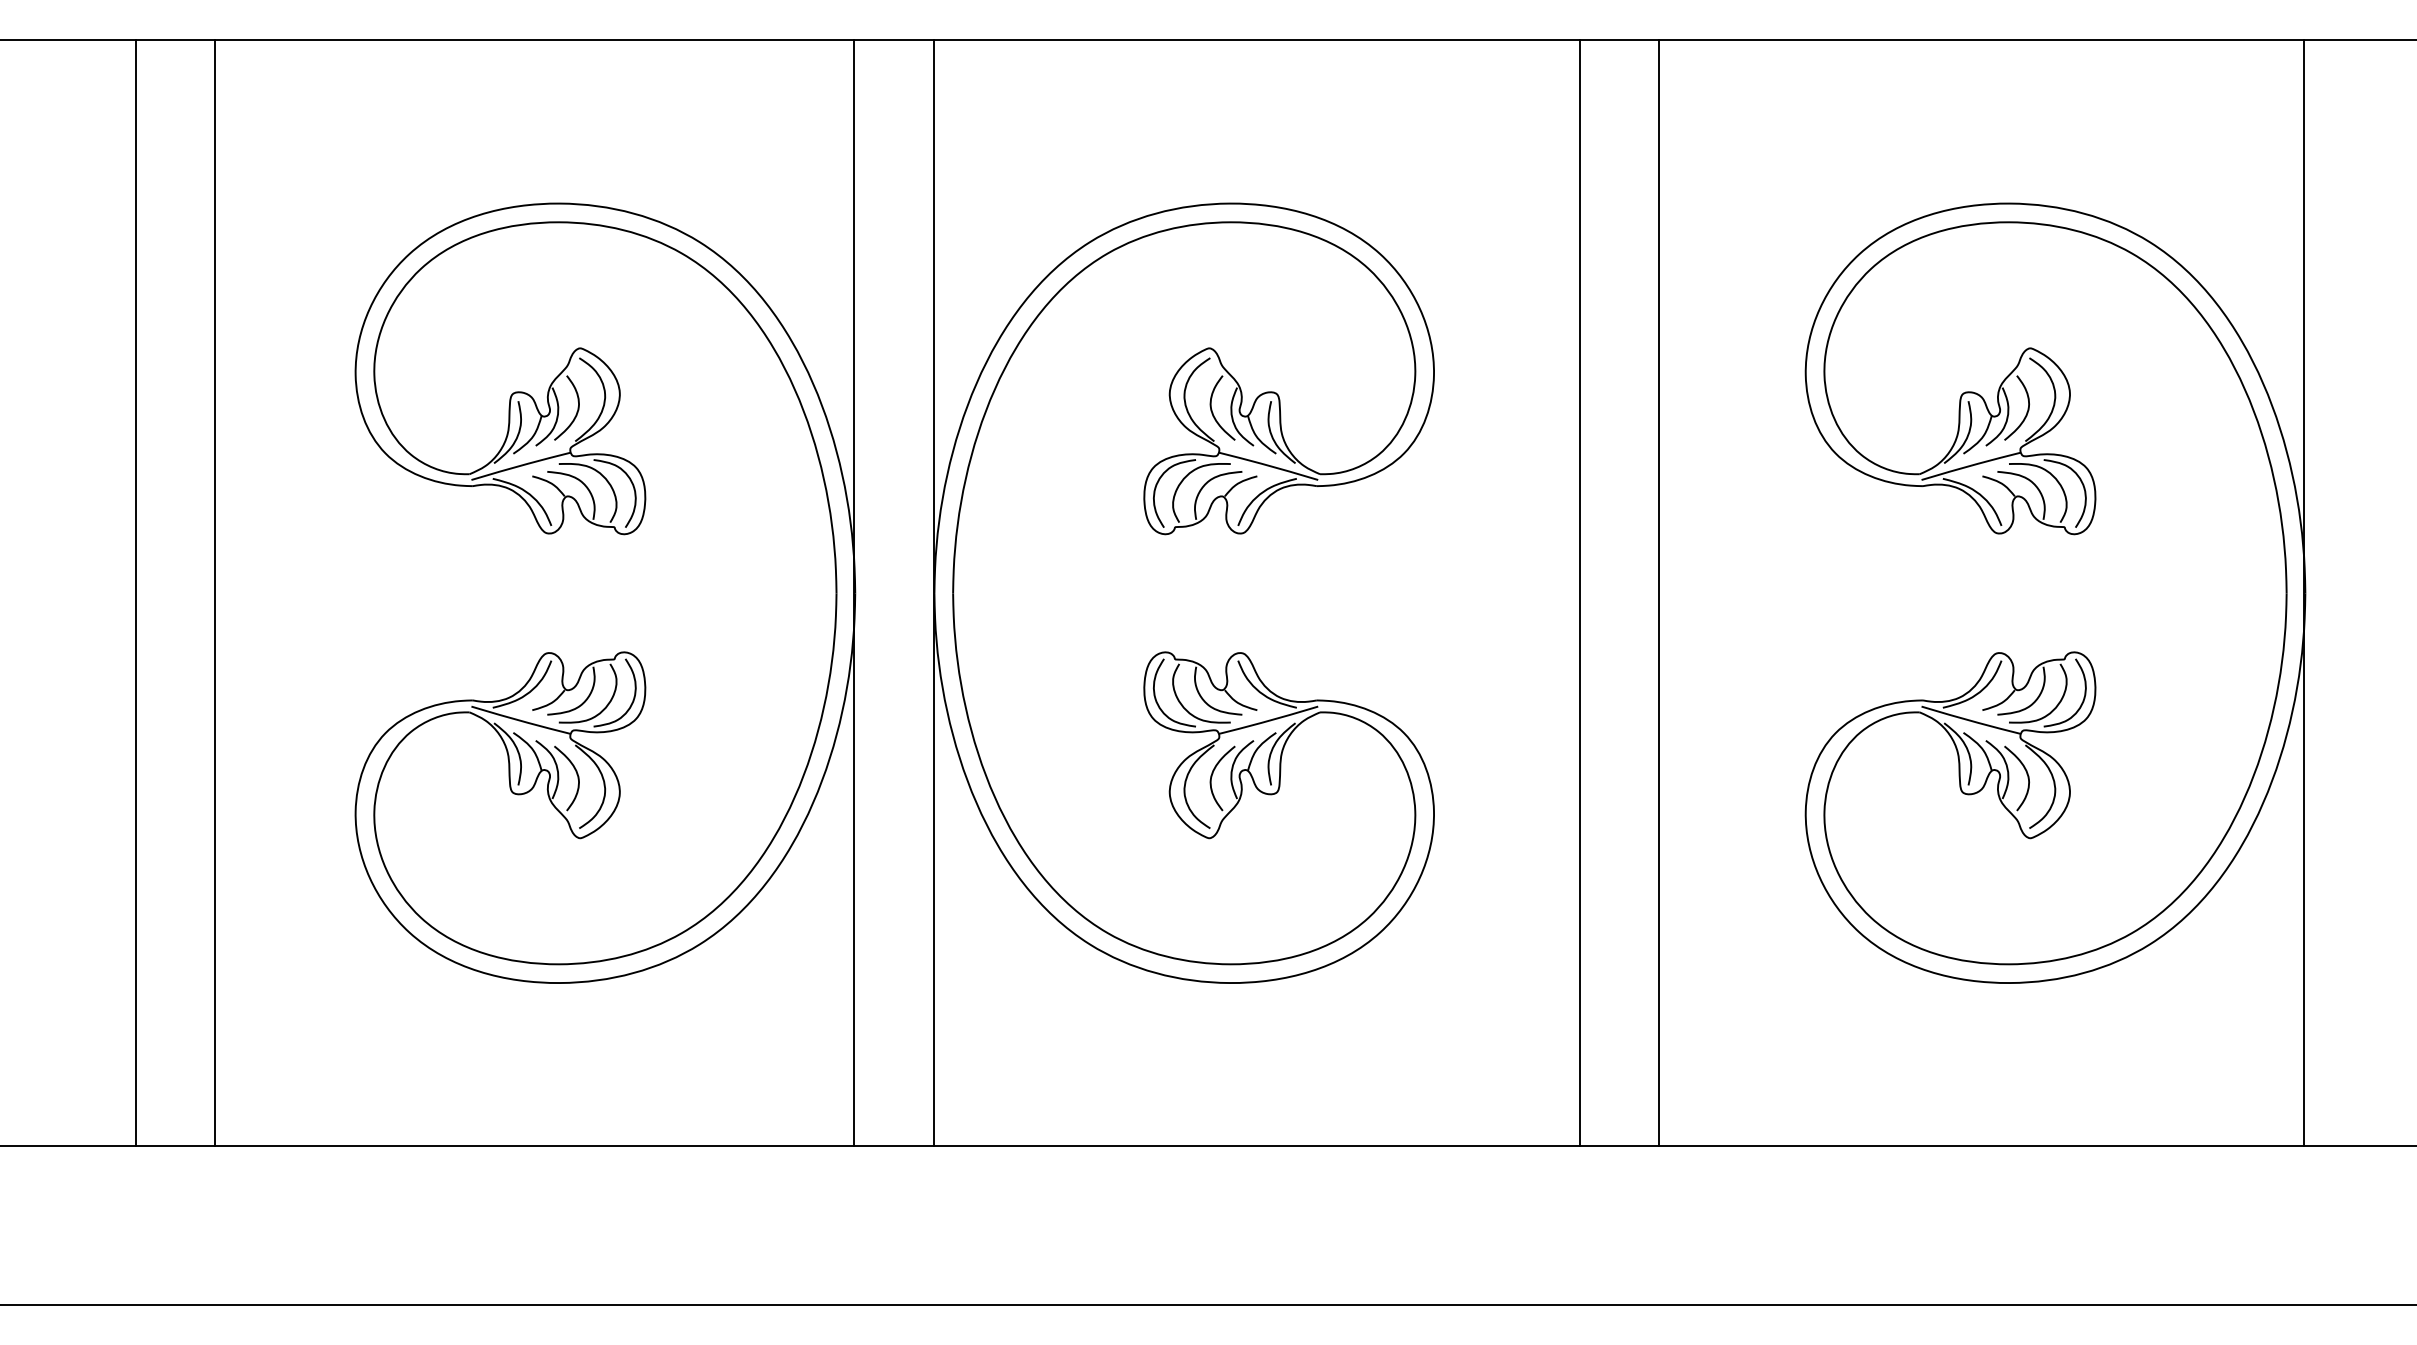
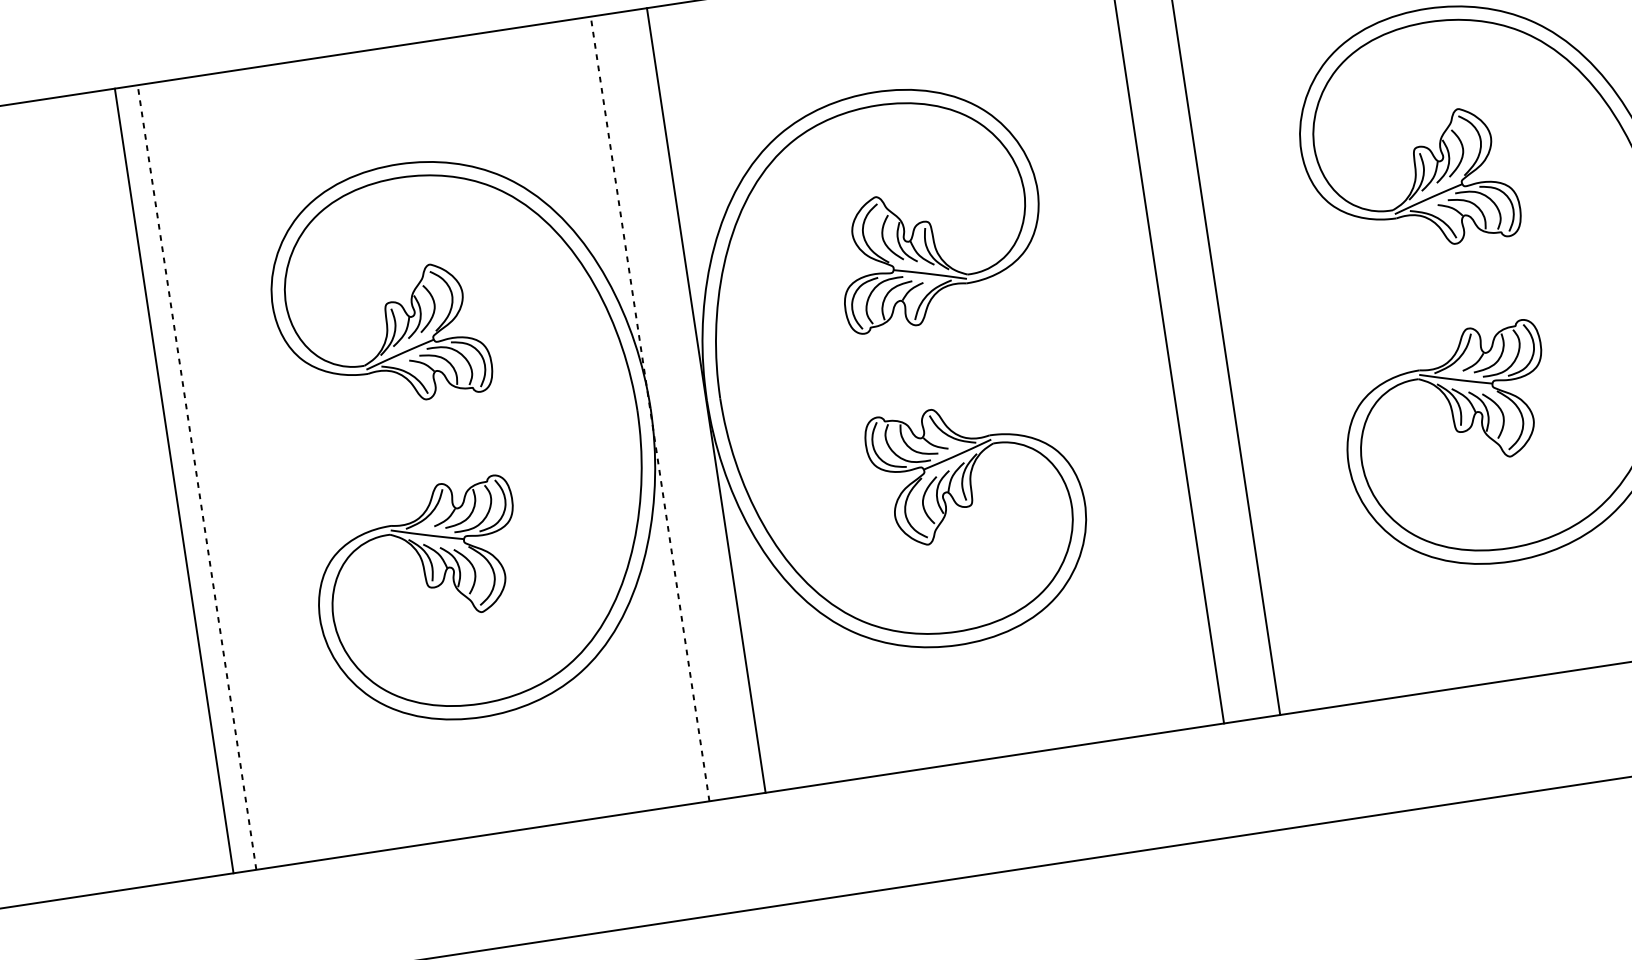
line: (215, 592) -> (196, 476), solid -> dashed
line: (854, 592) -> (650, 408), solid -> dashed
line: (136, 593) -> (174, 481), moved

